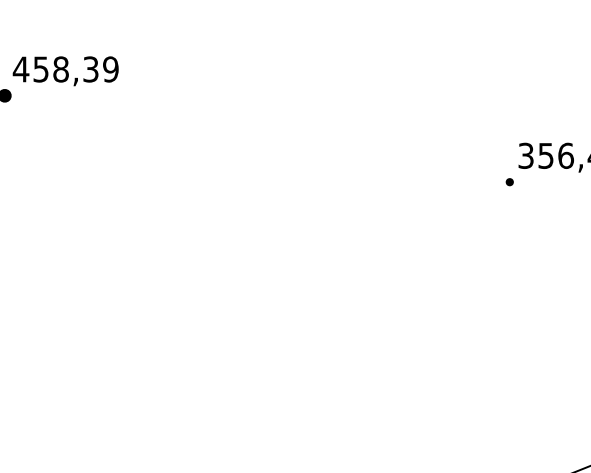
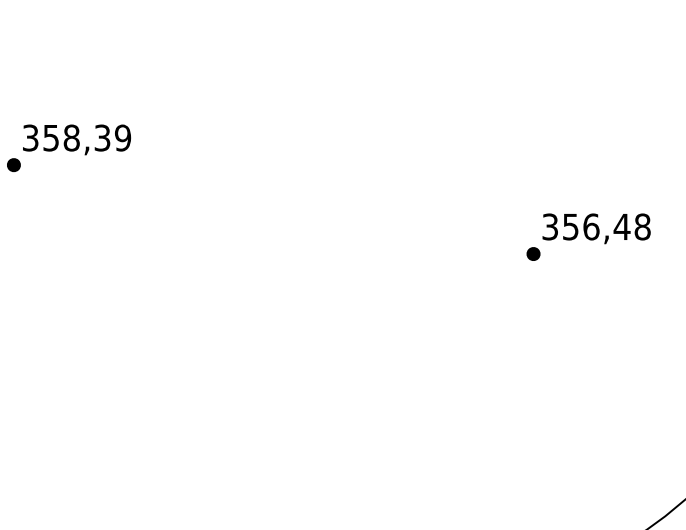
text: (20, 68) -> (30, 137), 458,39 -> 358,39
part: (509, 181) -> (533, 253), size x1.67

